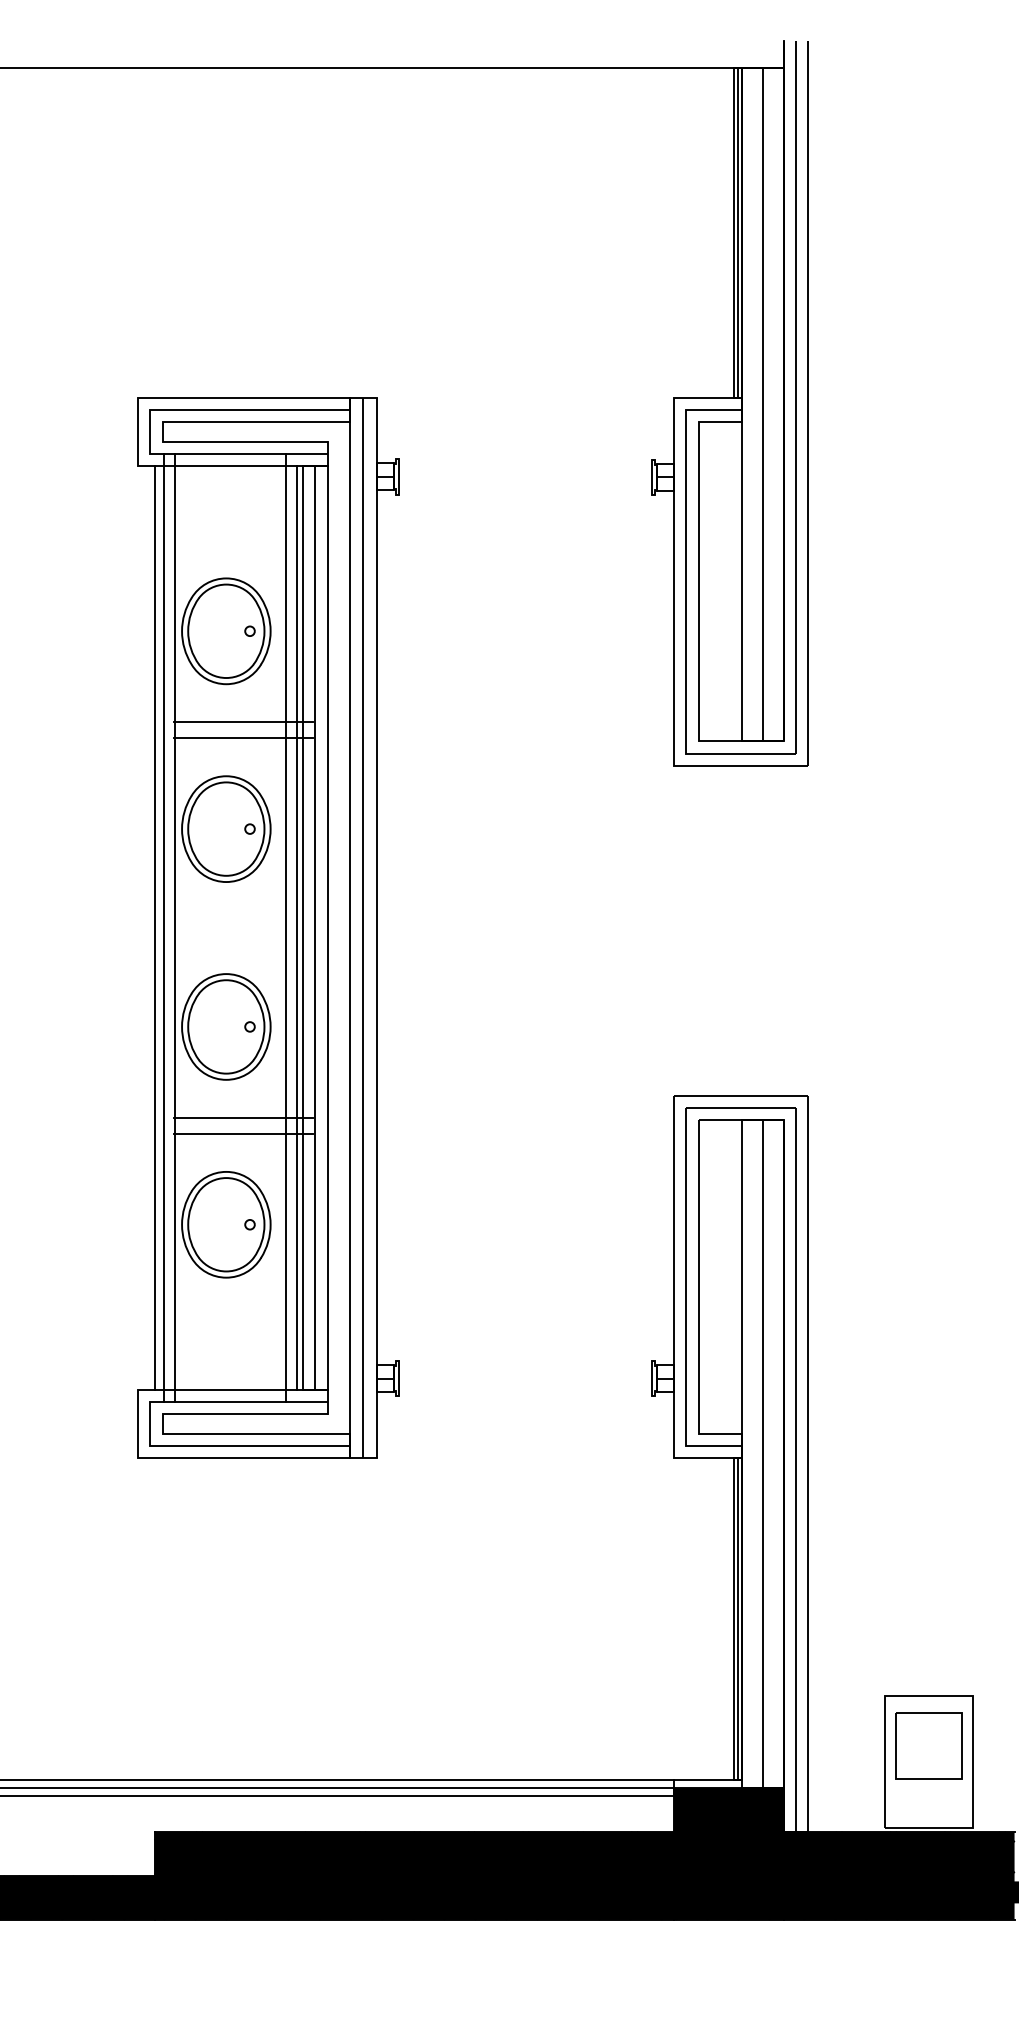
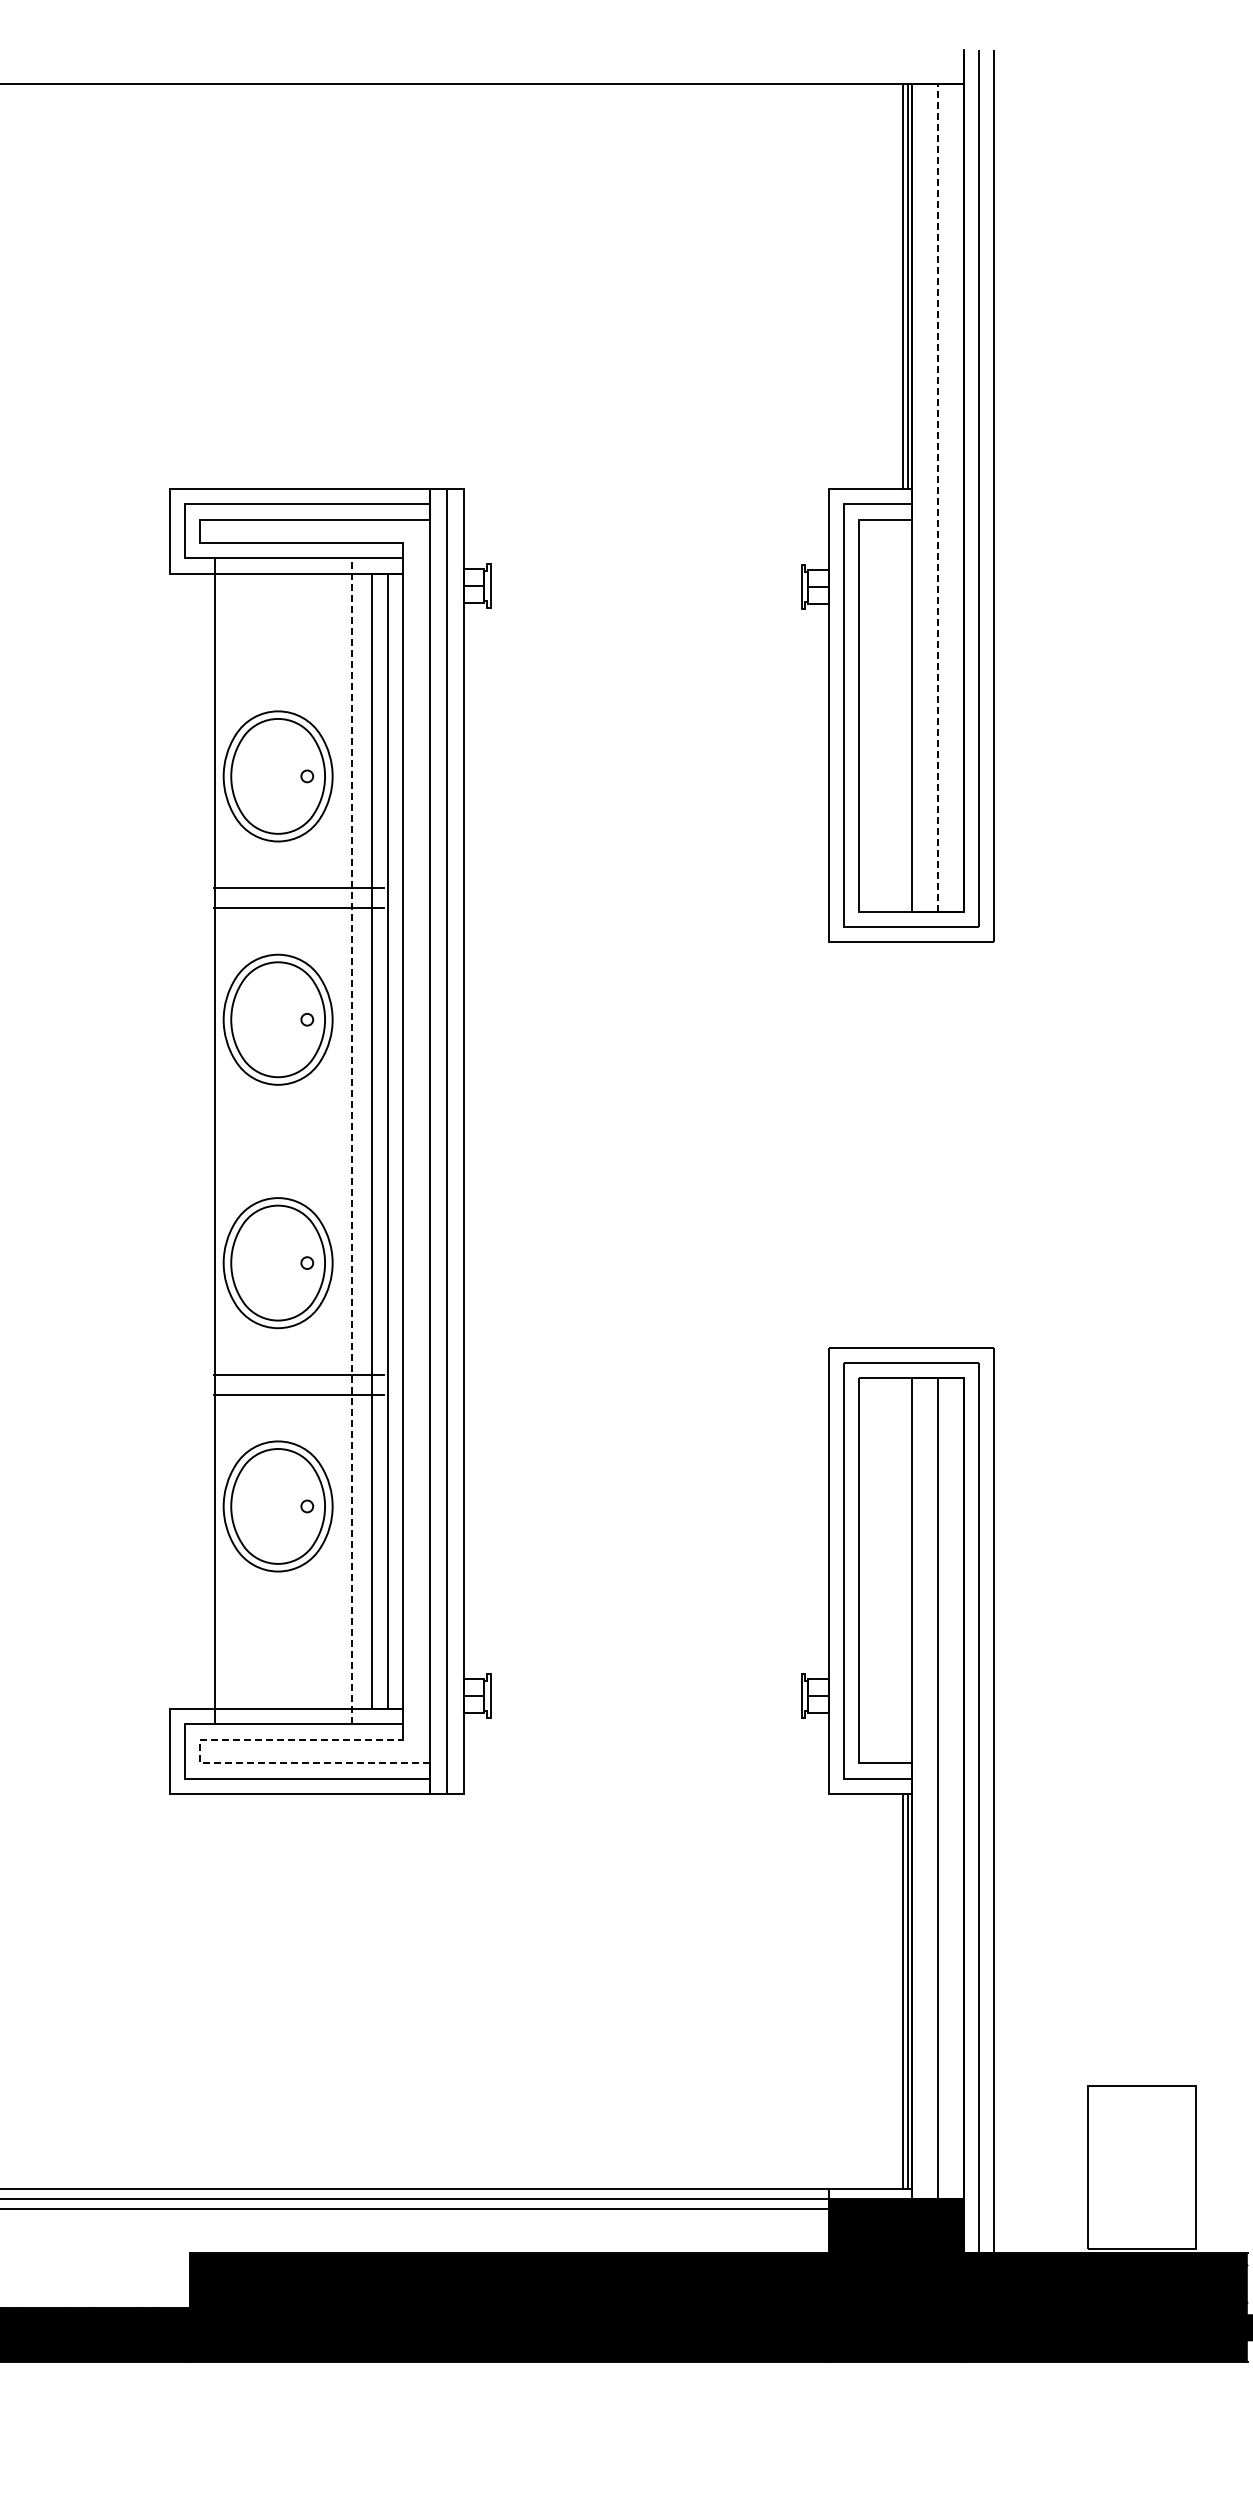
line: (763, 404) -> (938, 497), solid -> dashed
line: (286, 927) -> (352, 1140), solid -> dashed
line: (154, 928) -> (189, 1141), removed
line: (164, 928) -> (201, 1141), removed
line: (297, 928) -> (365, 1141), removed
line: (163, 1433) -> (200, 1763), solid -> dashed
part: (928, 1745) -> (1142, 2147), removed

